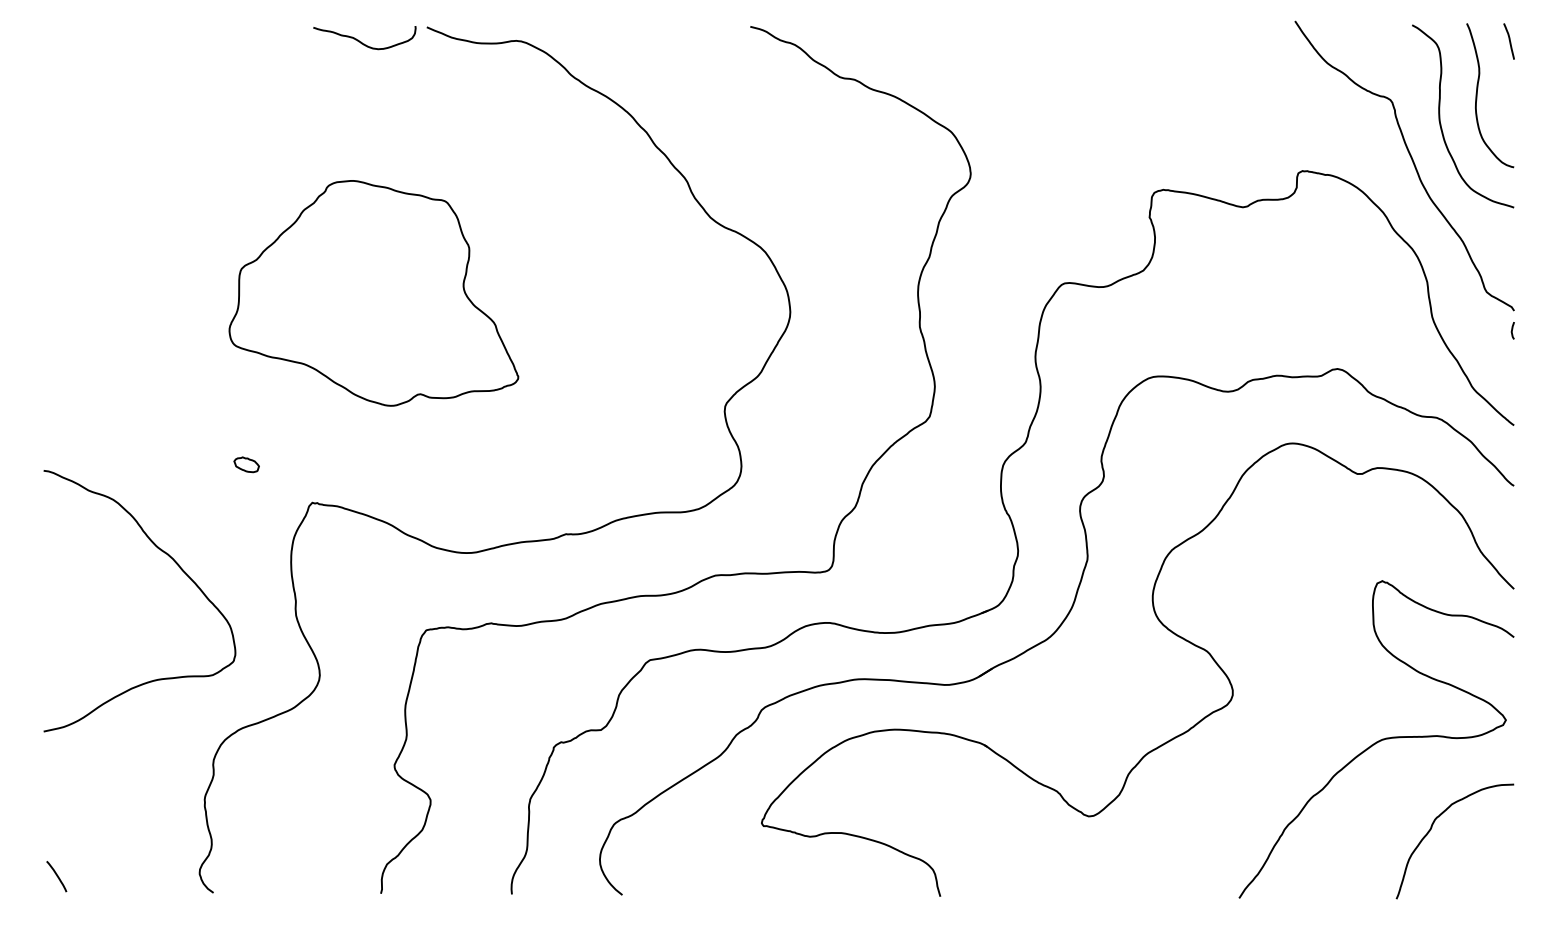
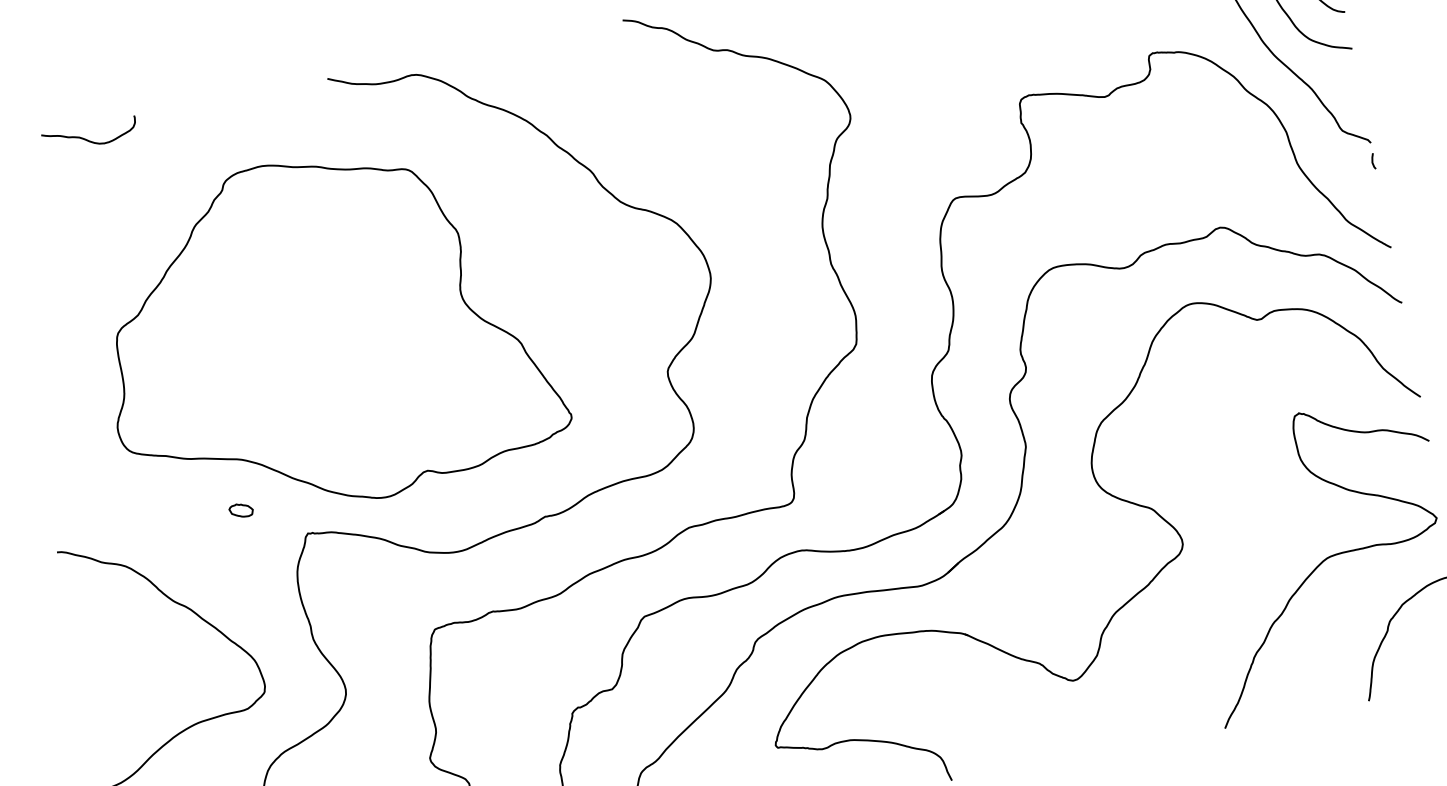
curve: (361, 41) -> (87, 139), moved
part: (373, 293) -> (326, 331), size x1.67

